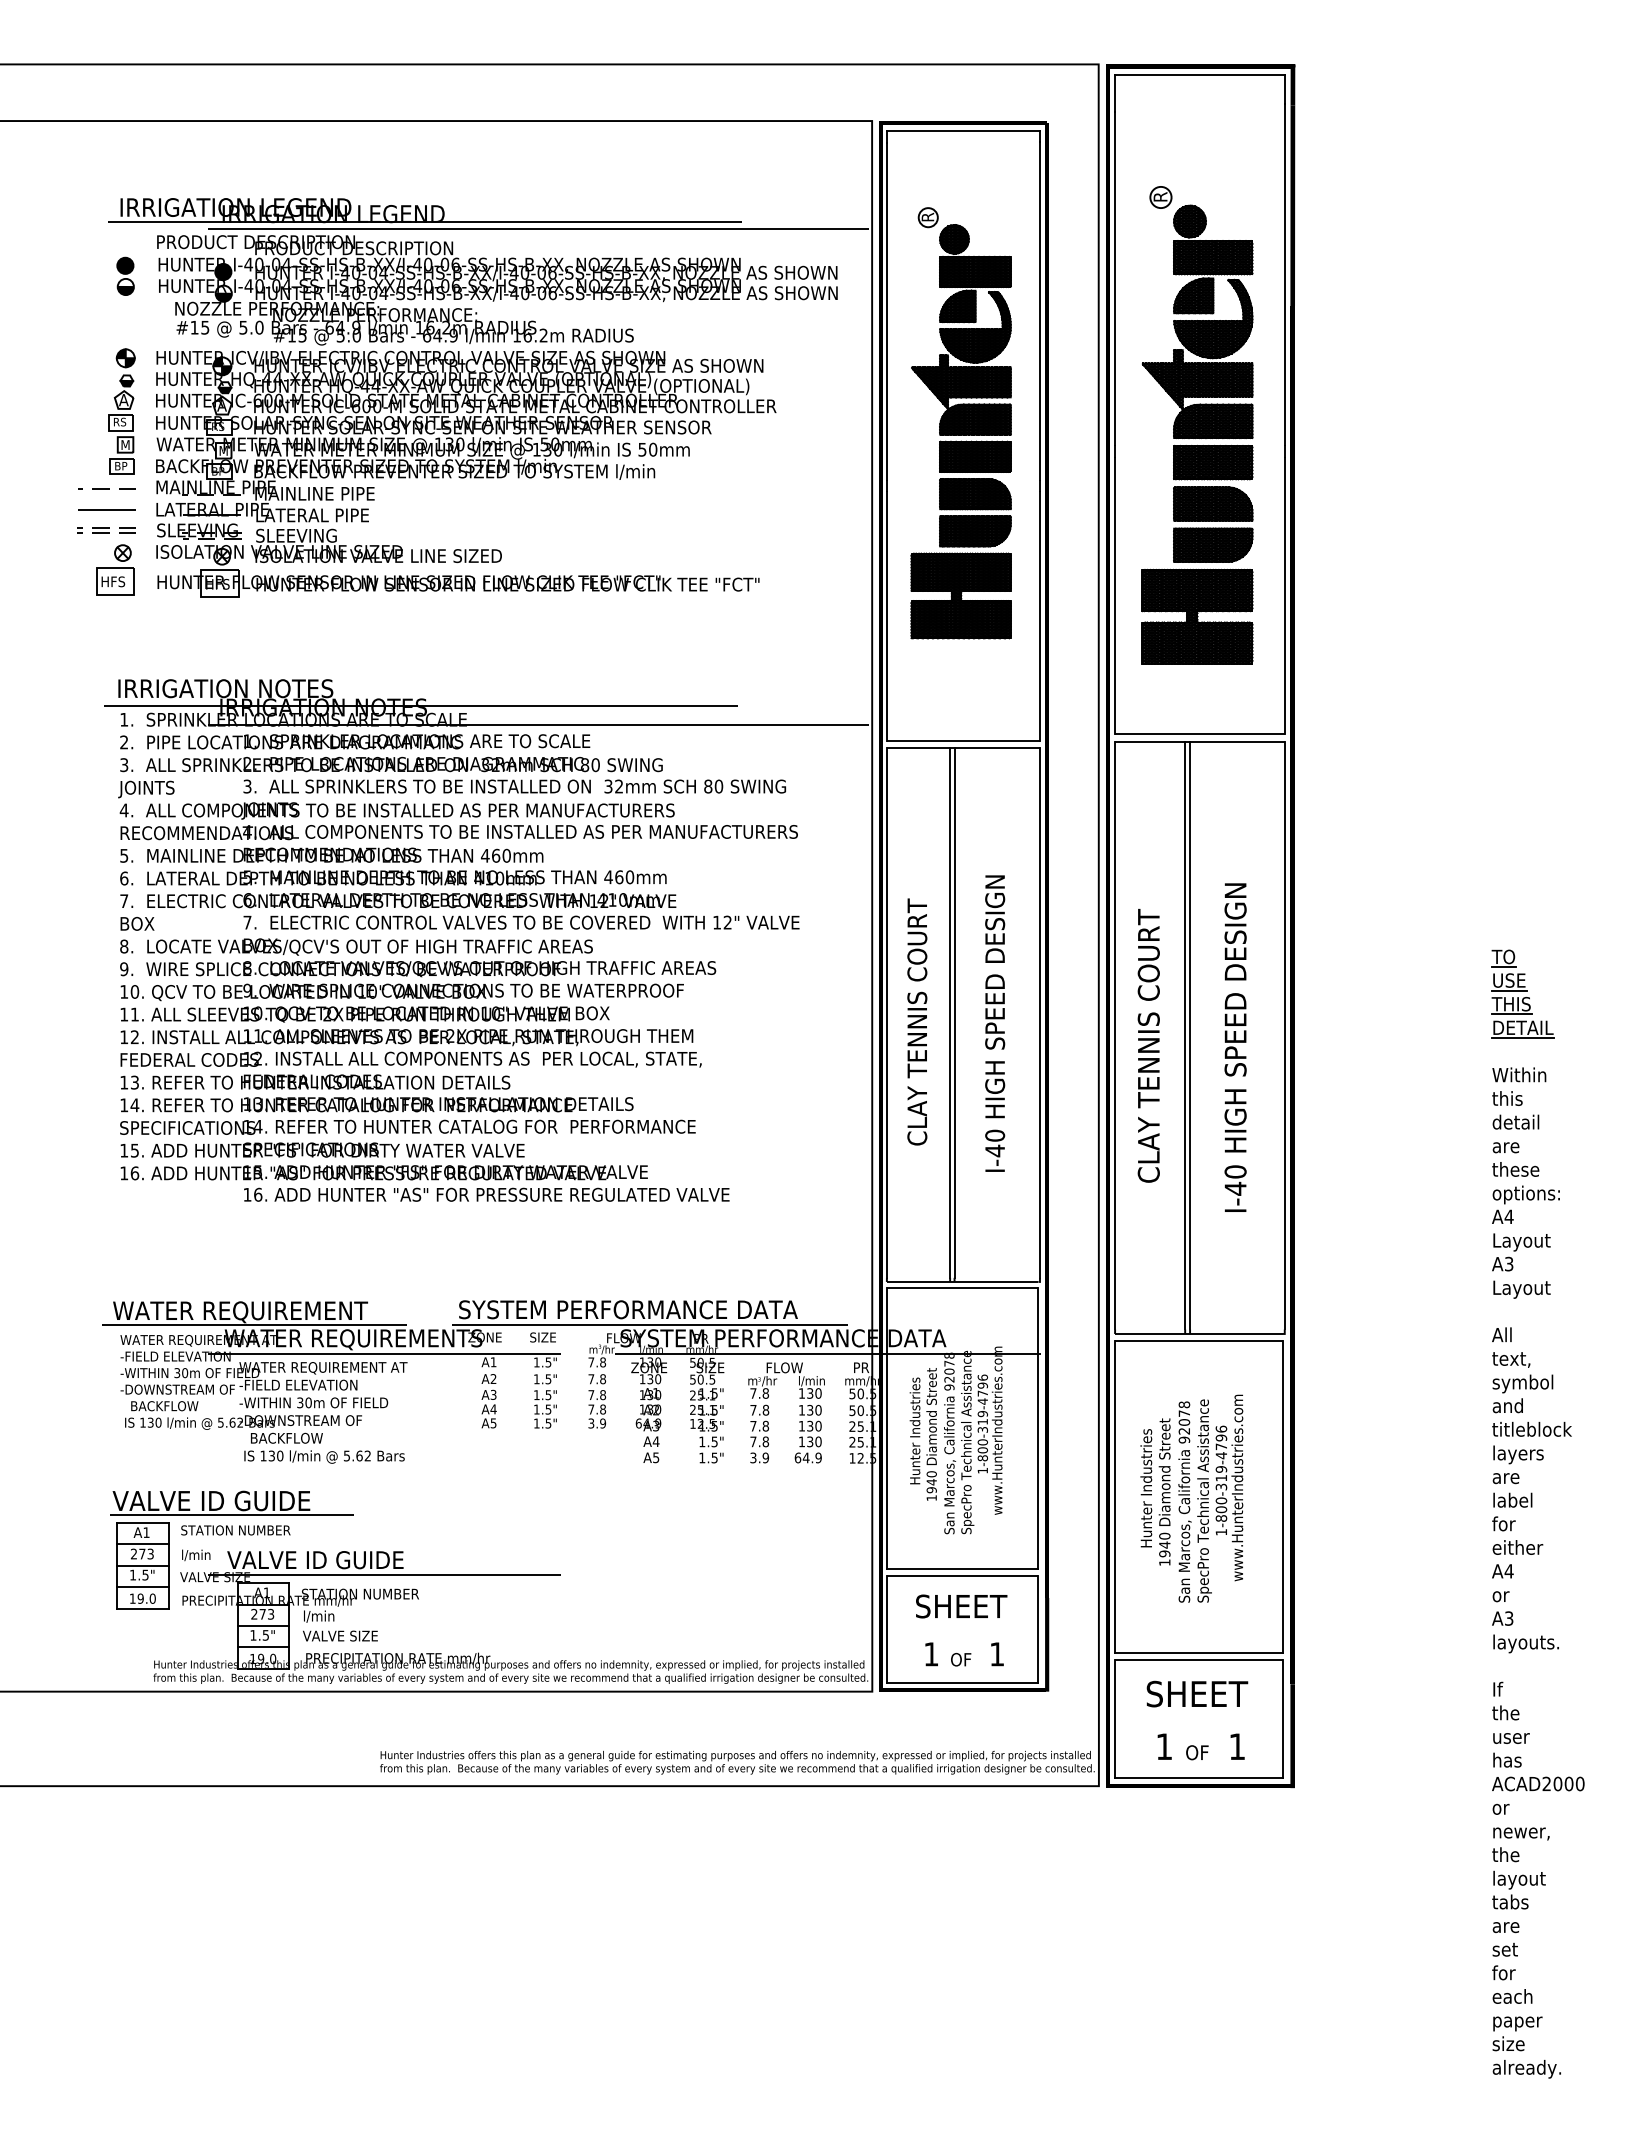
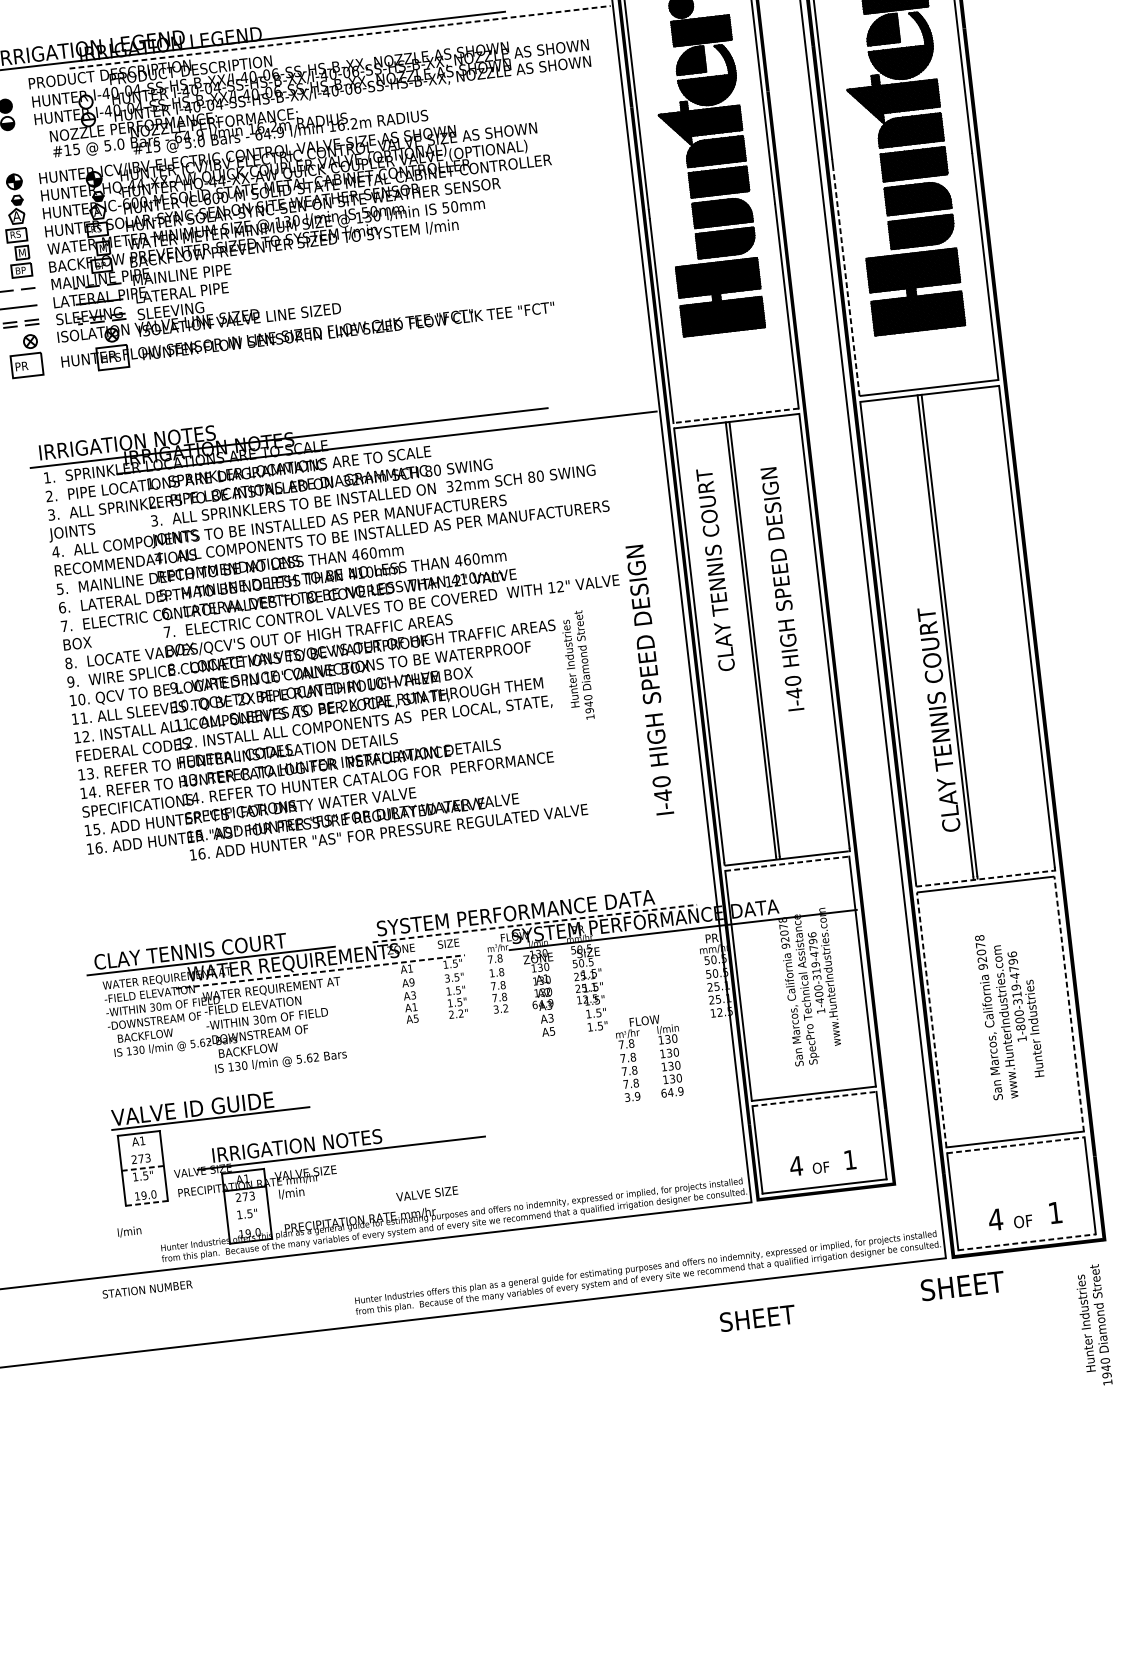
line: (538, 229) -> (339, 37), solid -> dashed
fill: (223, 271) -> (86, 101), removed
fill: (223, 297) -> (88, 122), removed
text: (114, 581) -> (26, 365), HFS -> PR
line: (1115, 595) -> (846, 282), solid -> dashed
line: (963, 741) -> (736, 416), solid -> dashed
text: (917, 1021) -> (715, 569), moved
text: (995, 1023) -> (782, 589), moved
text: (1148, 1045) -> (938, 719), moved
text: (1235, 1047) -> (649, 679), moved
line: (962, 1288) -> (787, 863), solid -> dashed
text: (240, 1312) -> (198, 951), WATER REQUIREMENT -> CLAY TENNIS COURT
line: (650, 1325) -> (535, 923), solid -> dashed
line: (1199, 1333) -> (985, 878), solid -> dashed
line: (384, 1353) -> (320, 971), solid -> dashed
text: (493, 1379) -> (411, 982), A2 -> A9
text: (536, 1379) -> (447, 978), 1.5" -> 3.5"
text: (591, 1379) -> (492, 973), 7.8 -> 1.8
text: (493, 1409) -> (414, 1007), A4 -> A1
text: (786, 1412) -> (650, 1057), moved
text: (542, 1423) -> (456, 1014), 1.5" -> 2.2"
text: (603, 1423) -> (506, 1008), 3.9 -> 3.2
text: (922, 1434) -> (576, 665), moved
text: (655, 1441) -> (550, 1018), A4 -> A3
text: (982, 1458) -> (819, 1001), 1-800-319-4796 -> 1-400-319-4796
text: (1237, 1487) -> (1031, 1000), www.HunterIndustries.com -> Hunter Industries
text: (1155, 1491) -> (1093, 1325), moved
line: (1115, 1496) -> (932, 1019), solid -> dashed
line: (1283, 1496) -> (1069, 1003), solid -> dashed
text: (1204, 1500) -> (1005, 1014), SpecPro Technical Assistance -> www.HunterIndustries.com
text: (235, 1530) -> (147, 1289), moved
line: (142, 1544) -> (140, 1151), removed
text: (196, 1555) -> (129, 1231), moved
text: (331, 1560) -> (296, 1146), VALVE ID GUIDE -> IRRIGATION NOTES
line: (143, 1565) -> (143, 1168), solid -> dashed
line: (962, 1575) -> (814, 1098), solid -> dashed
line: (142, 1587) -> (144, 1186), removed
text: (359, 1593) -> (322, 1170), STATION NUMBER -> VALVE SIZE
text: (961, 1606) -> (757, 1318), moved
line: (143, 1608) -> (147, 1203), solid -> dashed
line: (263, 1626) -> (247, 1206), removed
text: (340, 1635) -> (427, 1193), moved
line: (263, 1647) -> (249, 1223), removed
text: (931, 1654) -> (796, 1166), 1 -> 4
line: (1199, 1659) -> (1016, 1145), solid -> dashed
text: (1197, 1693) -> (962, 1285), moved
text: (1163, 1746) -> (995, 1219), 1 -> 4
line: (1199, 1778) -> (1027, 1242), solid -> dashed

